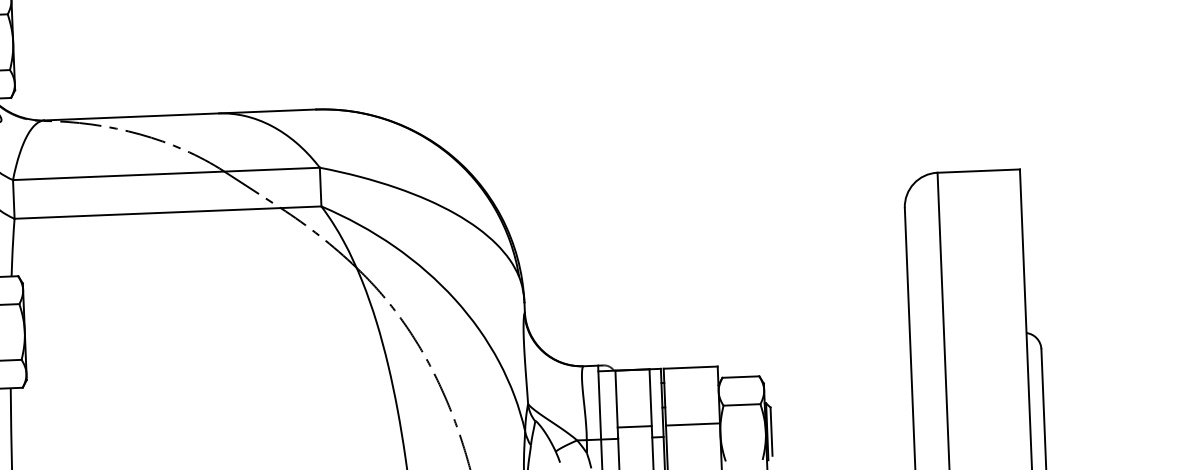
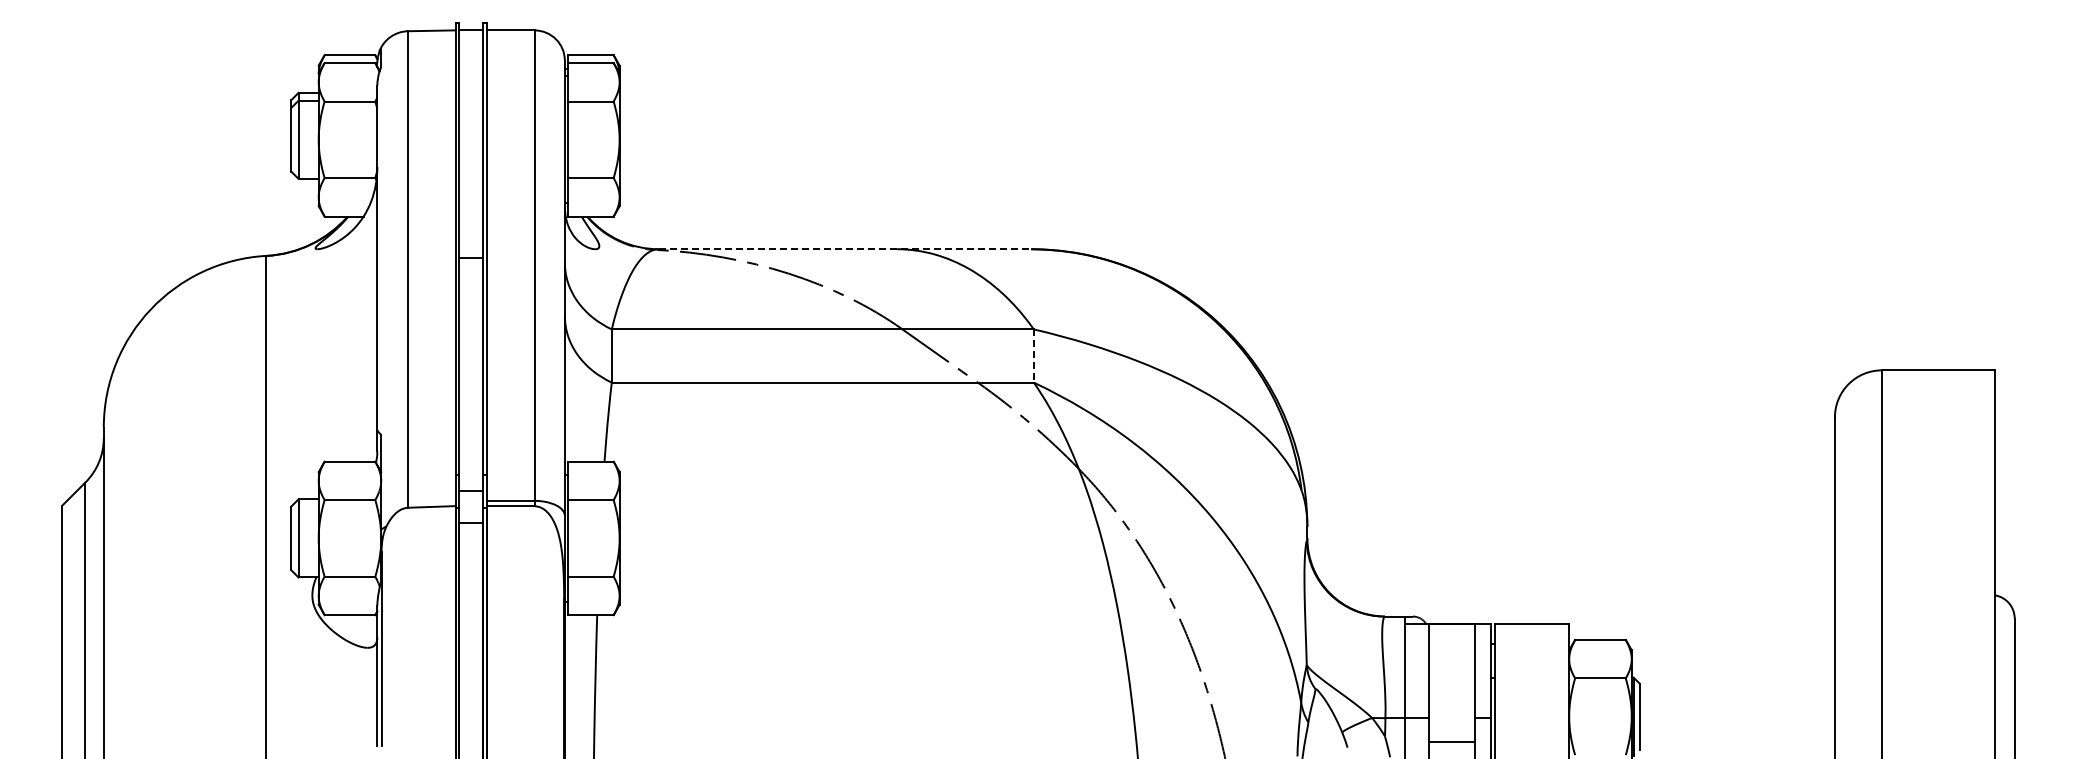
line: (180, 115) -> (845, 249), solid -> dashed
line: (320, 187) -> (1033, 356), solid -> dashed
line: (692, 424) -> (1531, 702), removed
line: (634, 426) -> (1451, 741), moved

